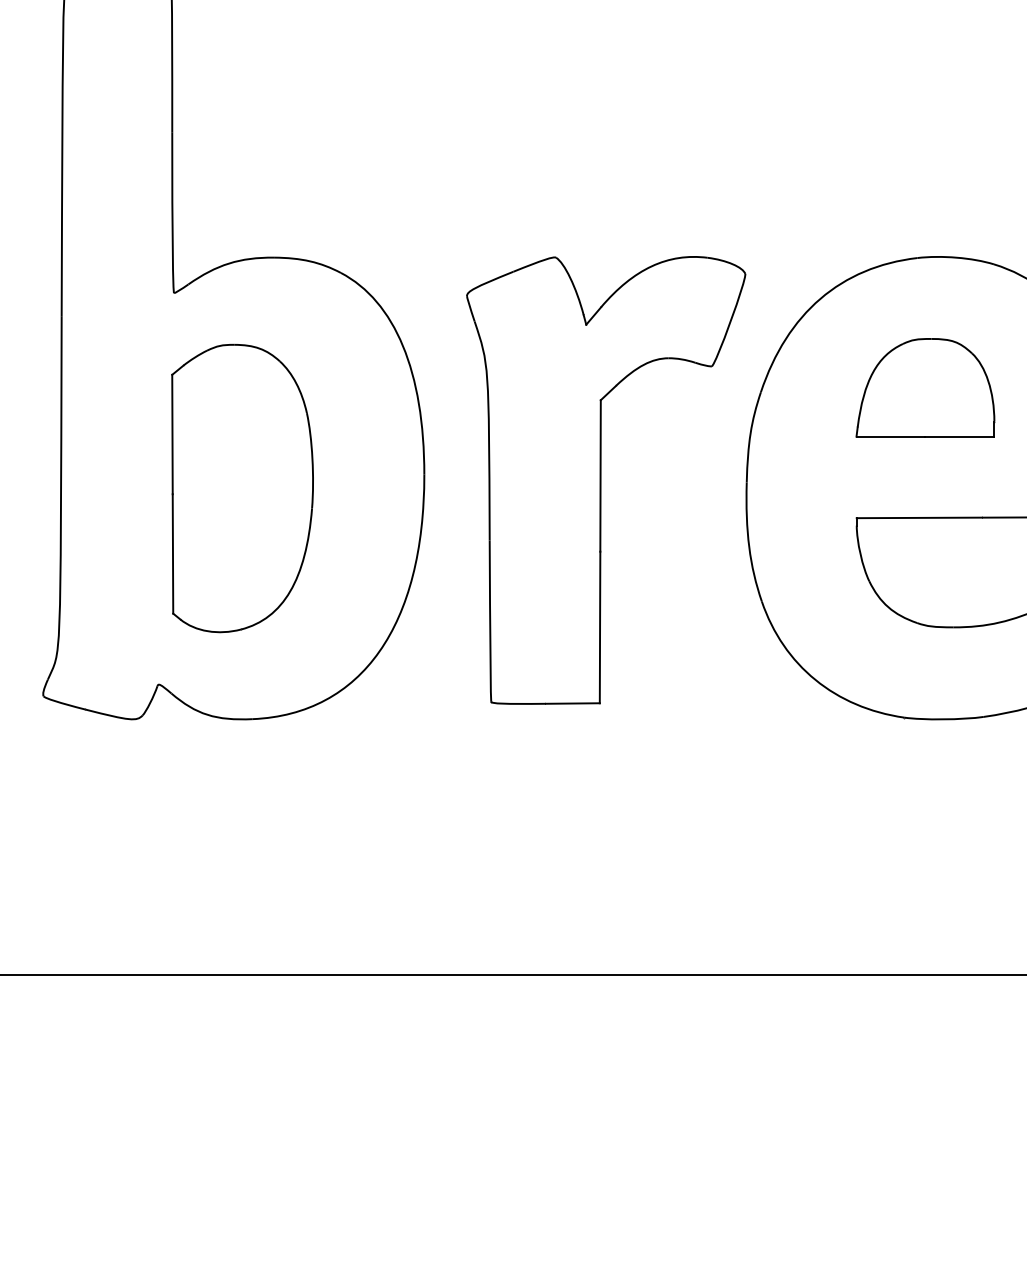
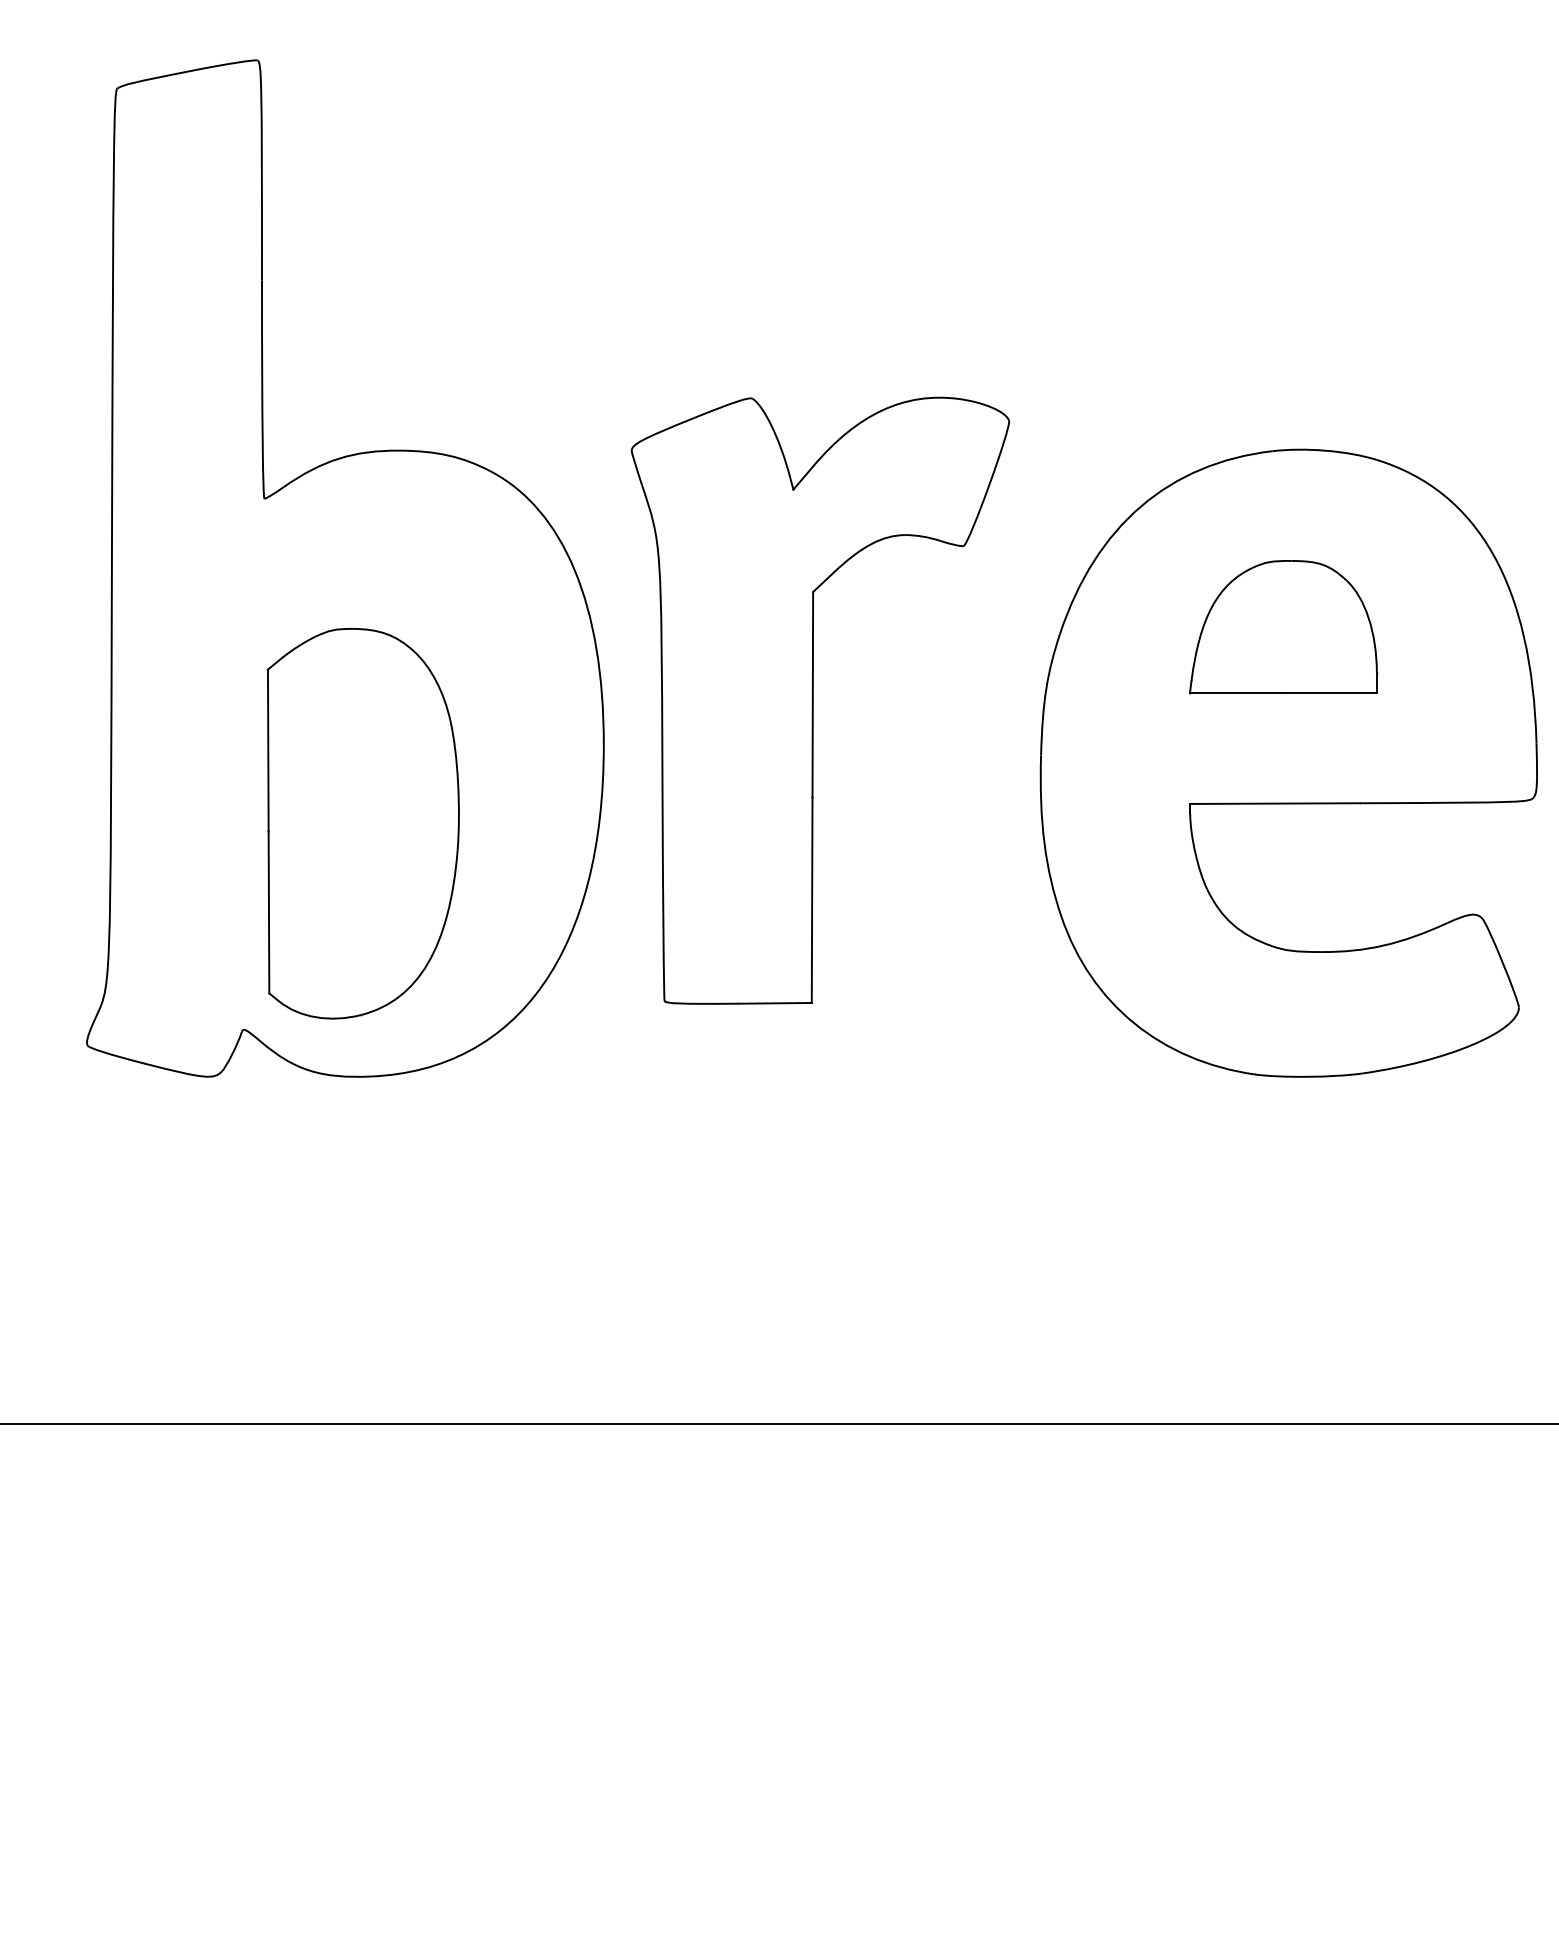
part: (601, 480) -> (813, 700), moved
part: (241, 488) -> (362, 823), moved

